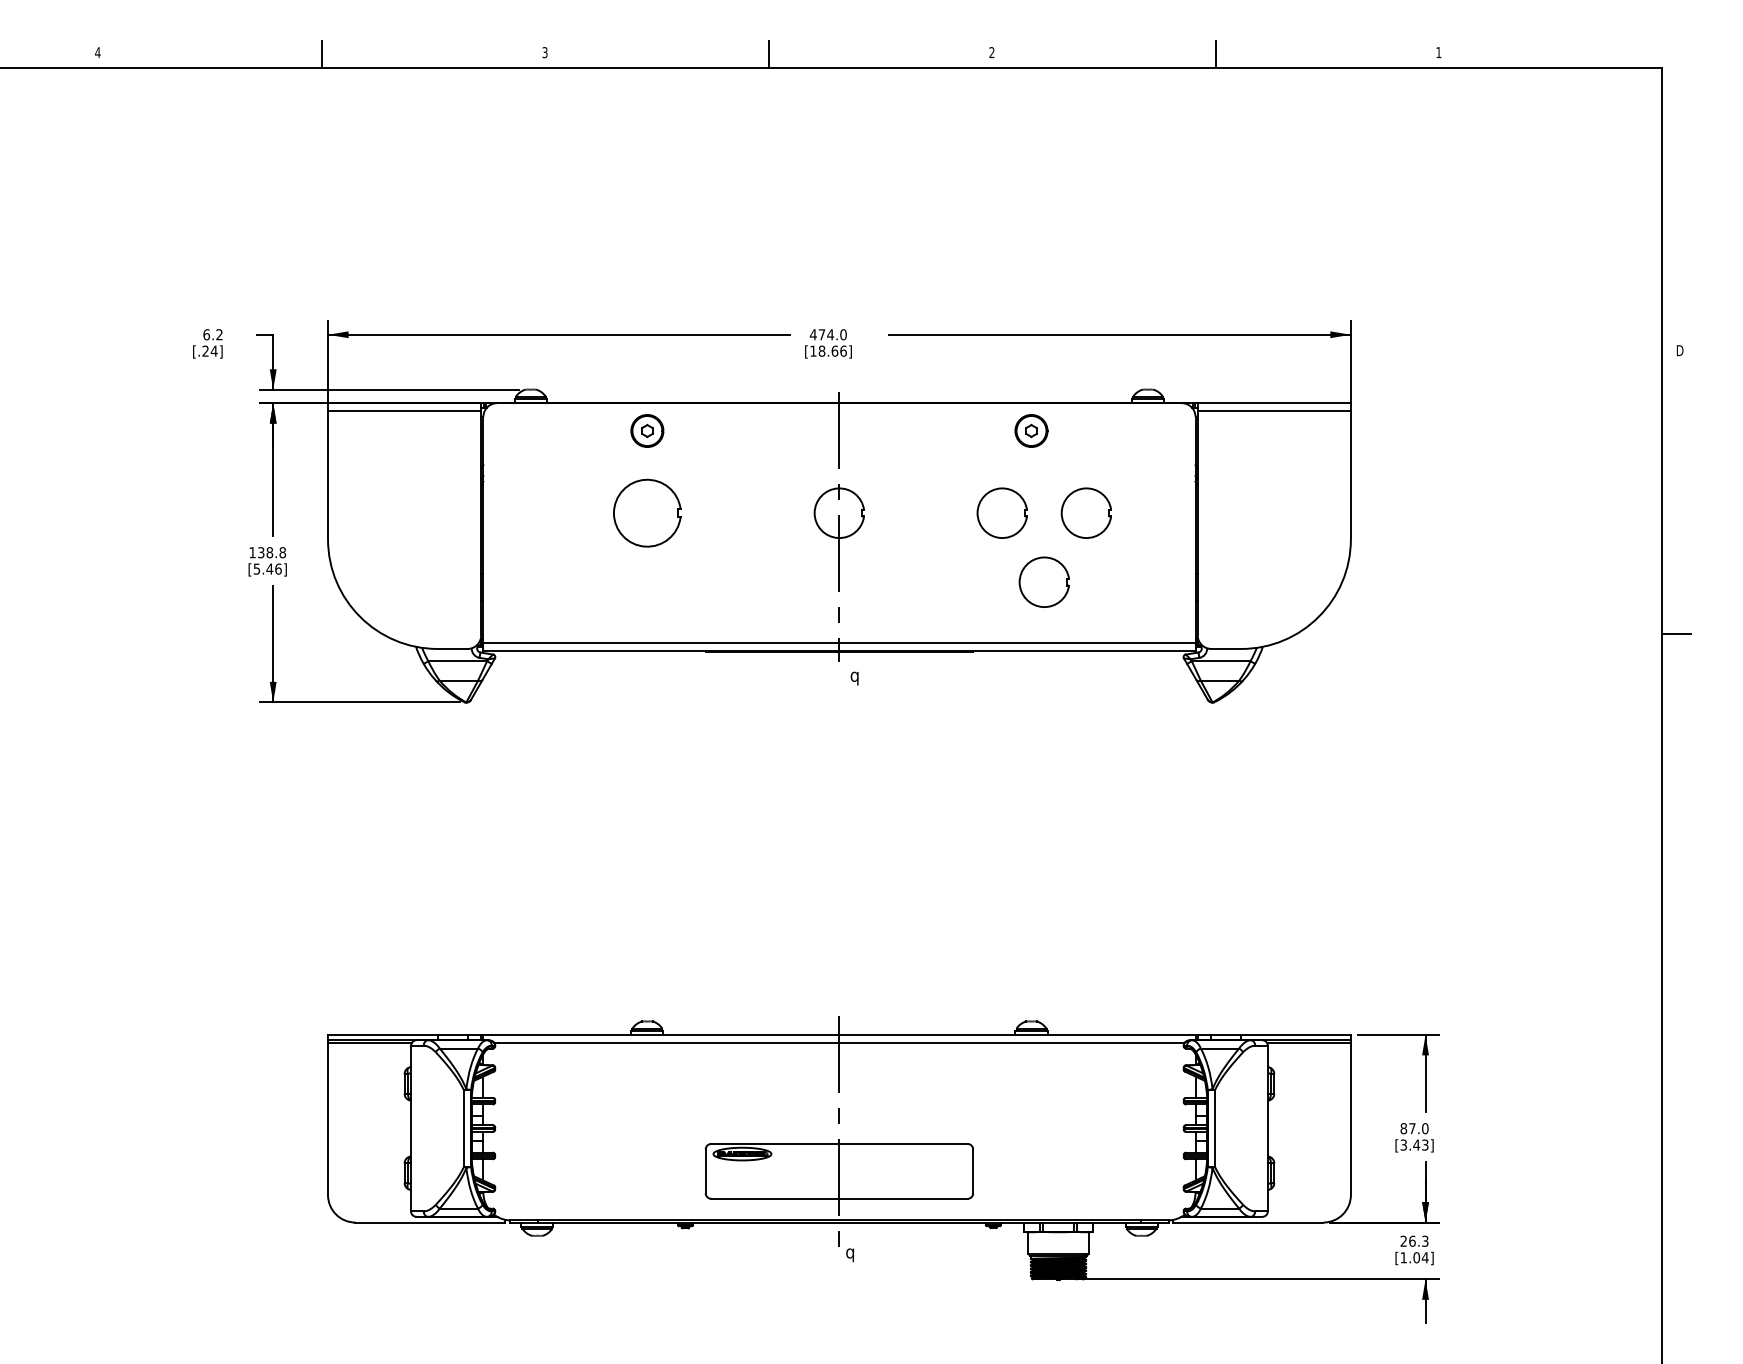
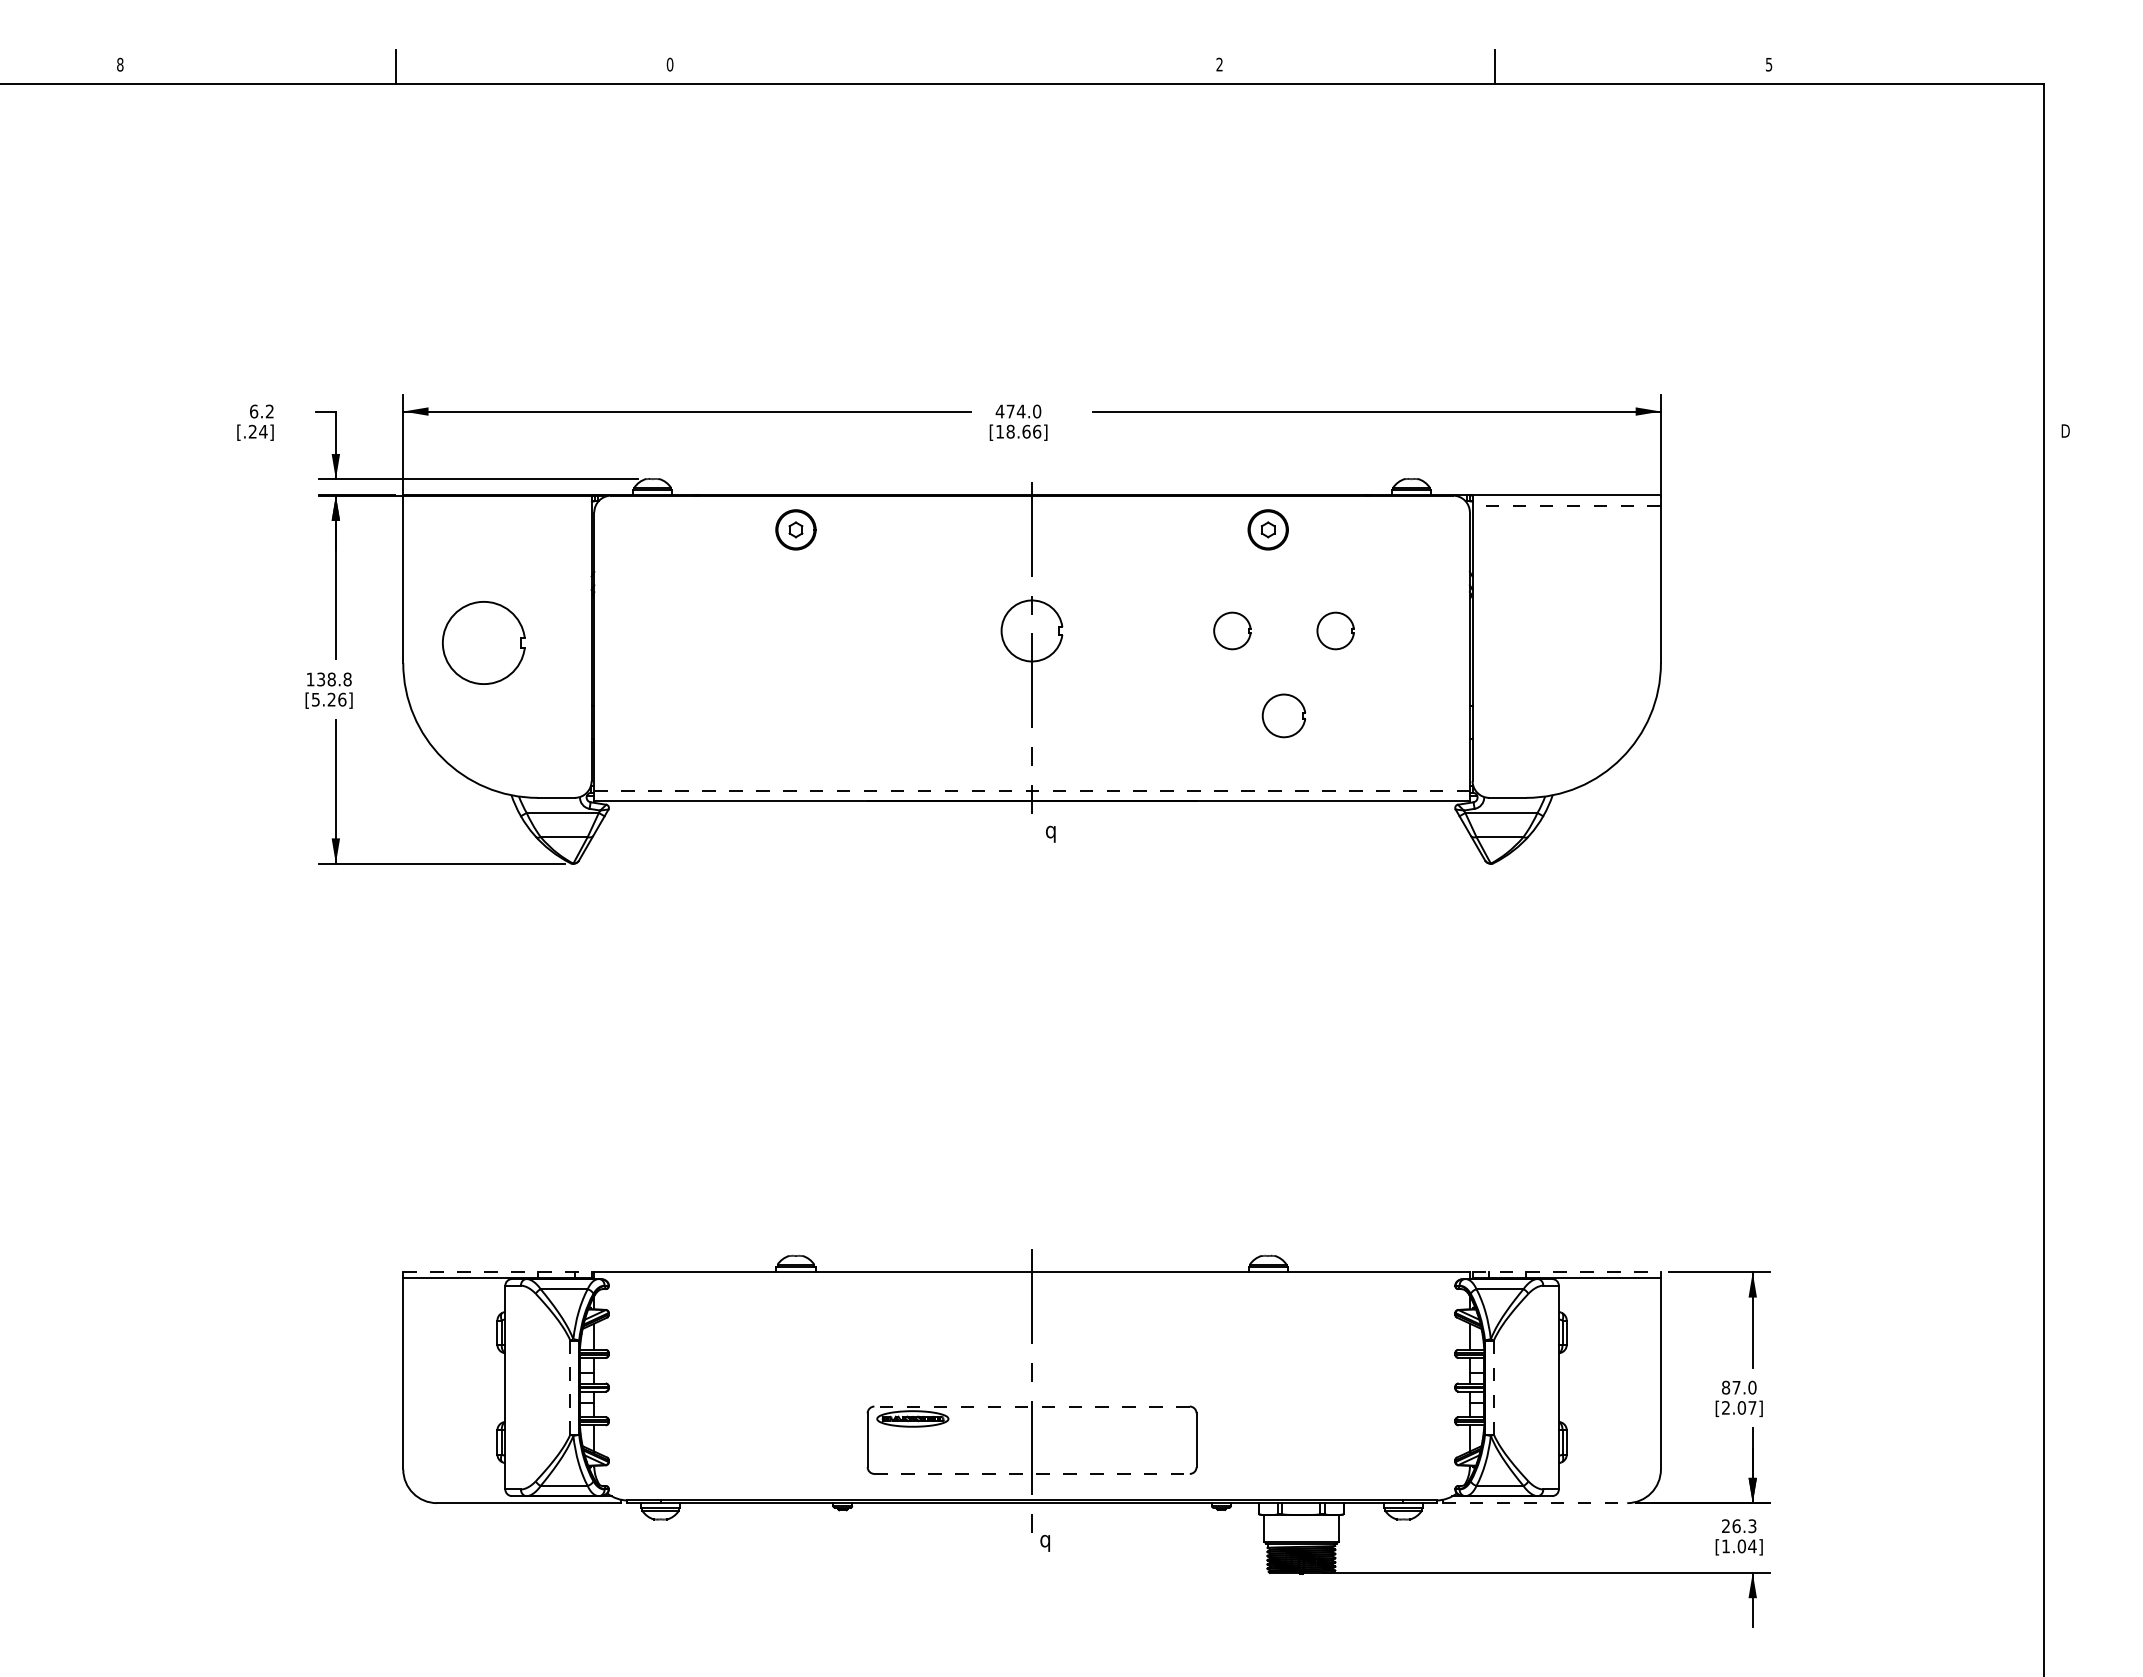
text: (97, 52) -> (119, 64), 4 -> 8
text: (544, 52) -> (669, 64), 3 -> 0
text: (1439, 52) -> (1769, 64), 1 -> 5
line: (768, 54) -> (944, 66), removed
line: (404, 411) -> (497, 505), removed
line: (1274, 411) -> (1566, 505), solid -> dashed
part: (647, 512) -> (483, 642), moved
part: (1002, 512) -> (1232, 630), size x0.6
part: (1086, 512) -> (1335, 630), size x0.6
text: (269, 568) -> (331, 699), [5.46] -> [5.26]
part: (1043, 581) -> (1283, 715), size x0.7
line: (1676, 634) -> (2061, 780), removed
line: (839, 642) -> (1032, 790), solid -> dashed
line: (404, 1034) -> (497, 1272), solid -> dashed
line: (1274, 1034) -> (1567, 1272), solid -> dashed
line: (369, 1043) -> (454, 1282), removed
line: (838, 1043) -> (1031, 1282), removed
line: (1309, 1043) -> (1609, 1282), removed
line: (464, 1128) -> (570, 1387), solid -> dashed
line: (1214, 1128) -> (1493, 1387), solid -> dashed
line: (839, 1143) -> (1032, 1406), solid -> dashed
text: (1414, 1144) -> (1739, 1407), [3.43] -> [2.07]
line: (839, 1198) -> (1032, 1473), solid -> dashed
line: (1248, 1222) -> (1535, 1503), solid -> dashed

